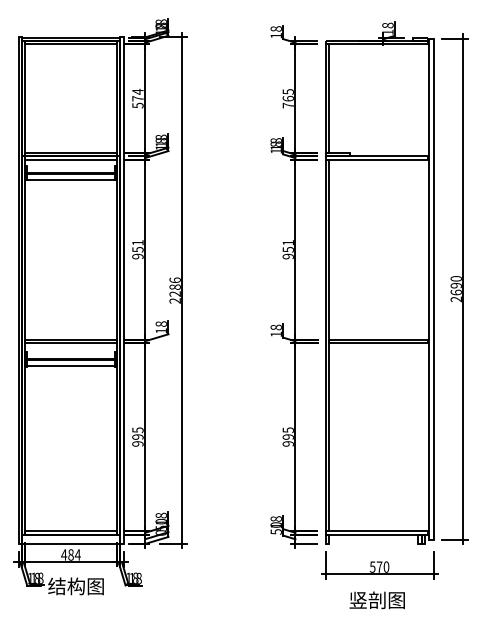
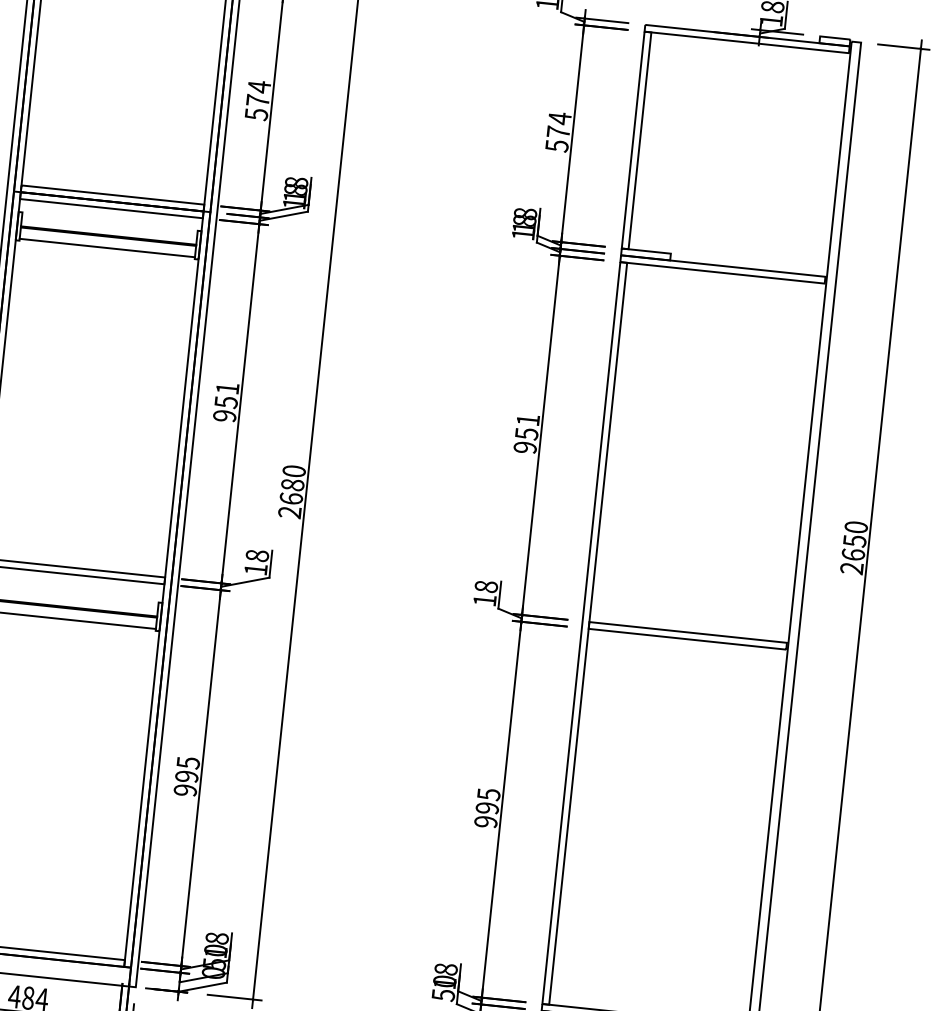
text: (287, 98) -> (556, 131), 765 -> 574
text: (455, 285) -> (853, 540), 2690 -> 2650
text: (174, 286) -> (291, 483), 2286 -> 2680

